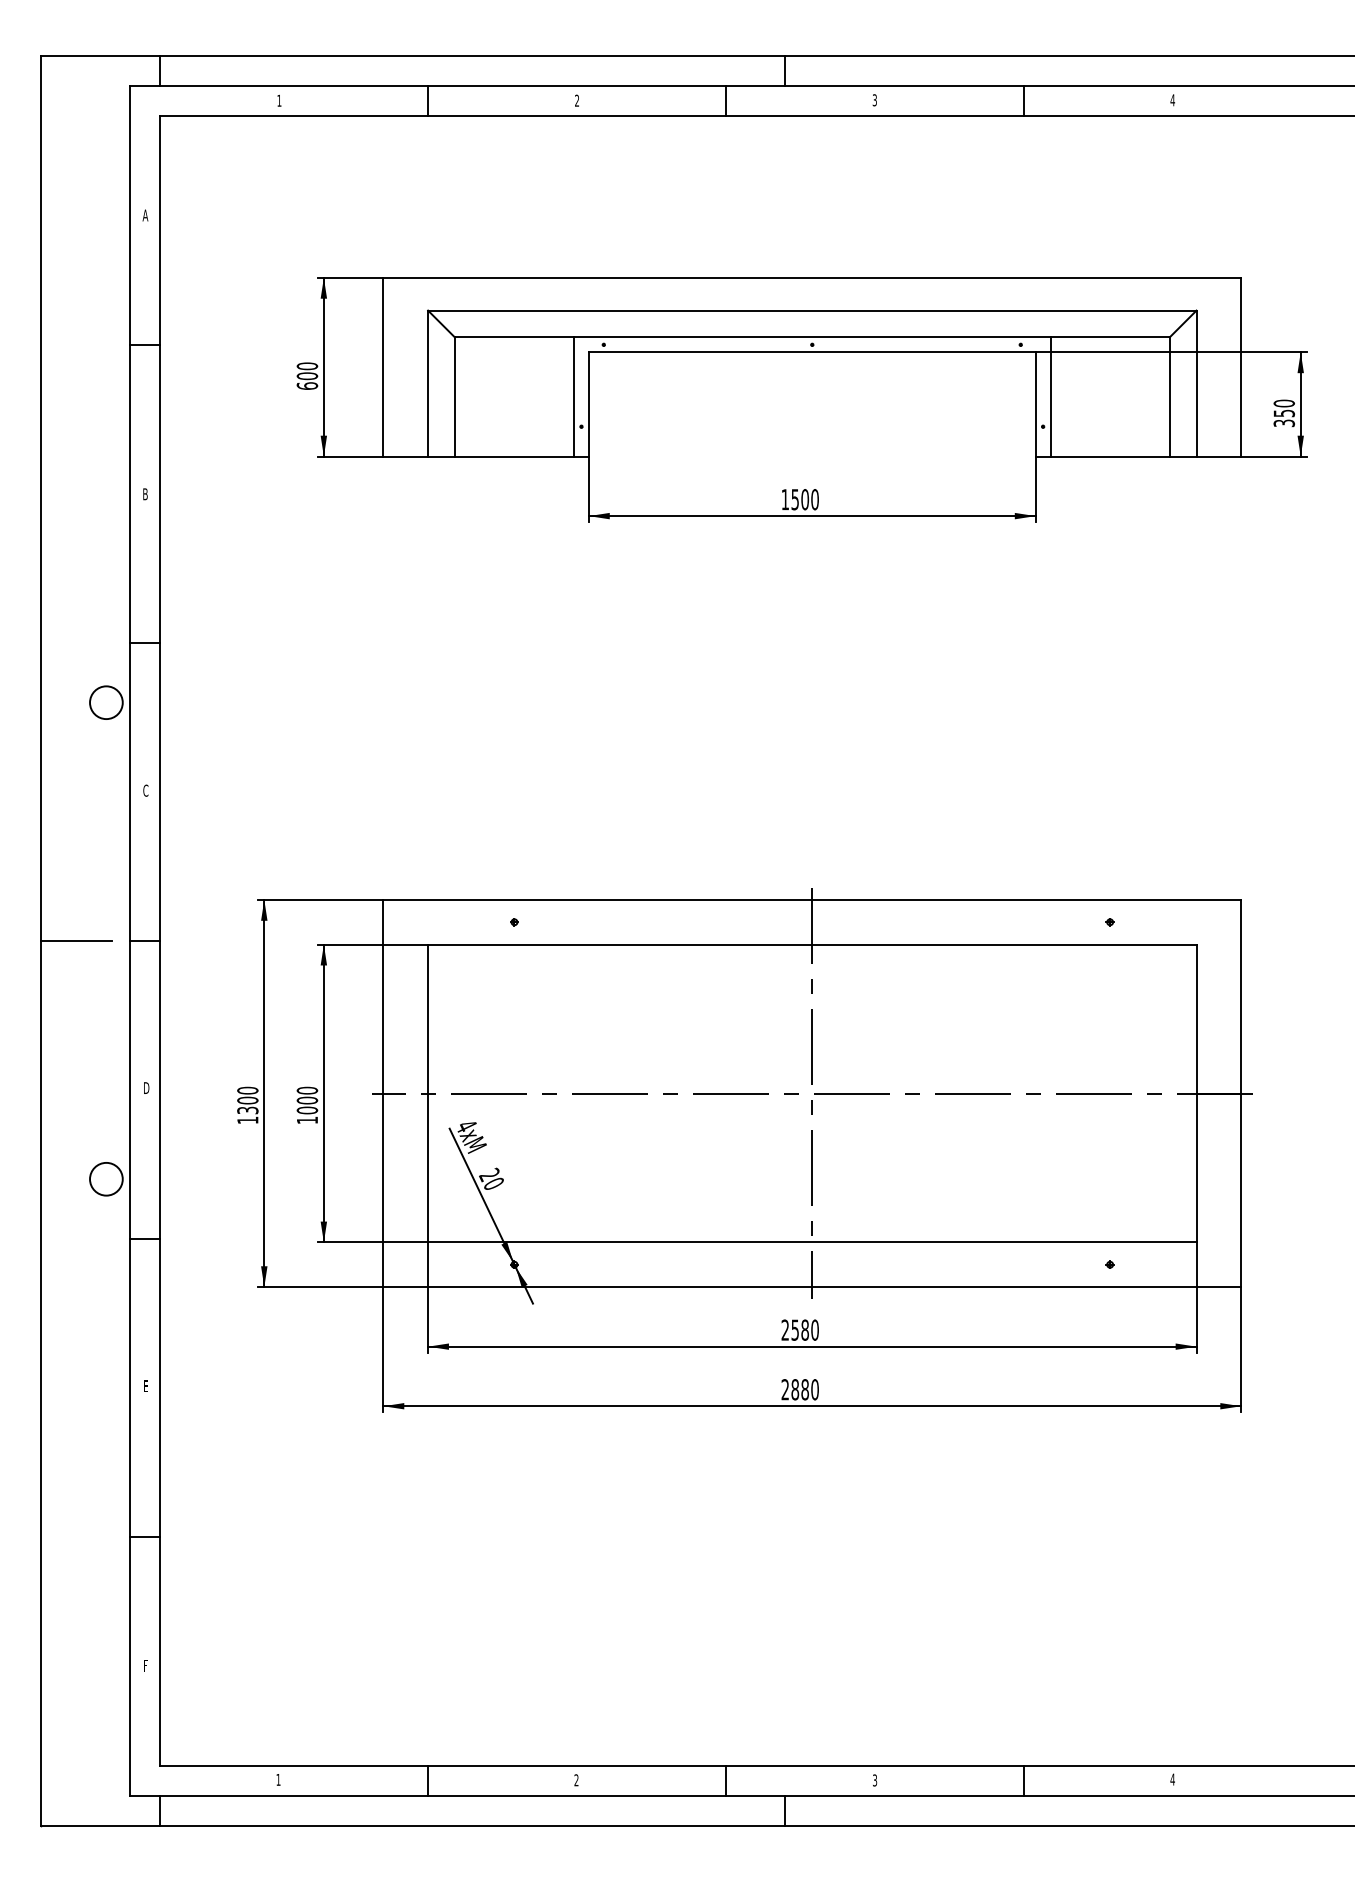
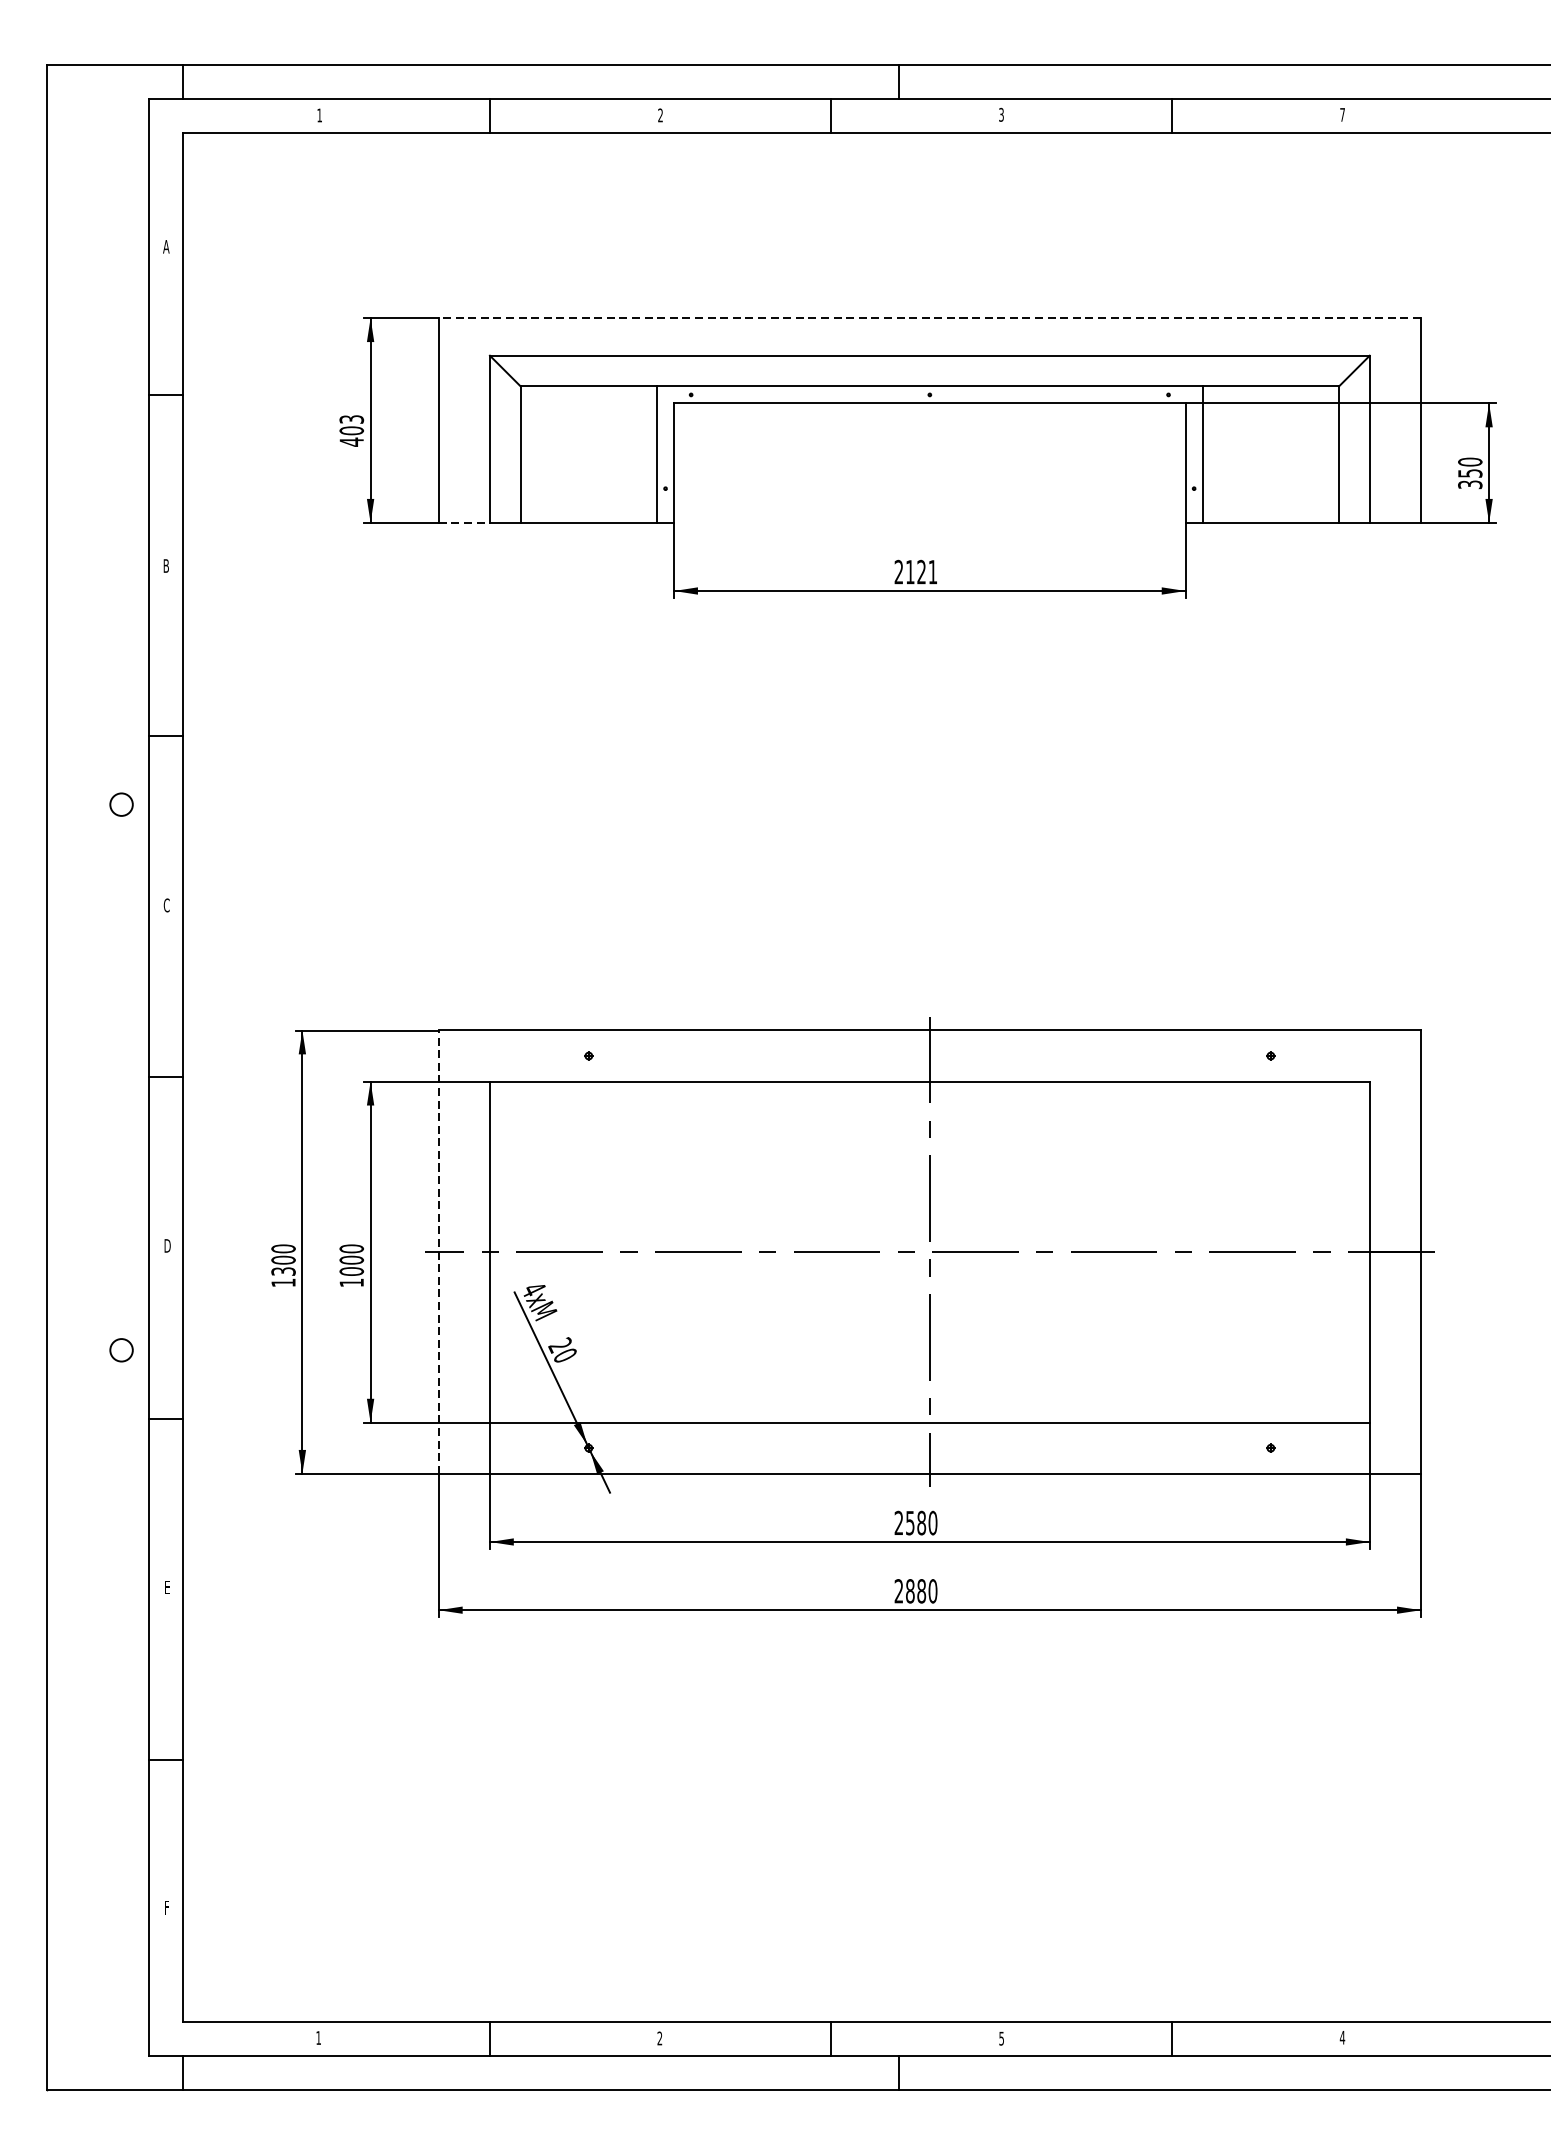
text: (1172, 100) -> (1342, 115), 4 -> 7
line: (812, 277) -> (930, 317), solid -> dashed
text: (307, 376) -> (351, 431), 600 -> 403
line: (406, 456) -> (465, 522), solid -> dashed
text: (799, 499) -> (915, 571), 1500 -> 2121
circle: (106, 702) -> (121, 804), size x0.6
line: (76, 941) -> (87, 1078), removed
line: (383, 1093) -> (438, 1252), solid -> dashed
circle: (106, 1178) -> (121, 1349), size x0.6
text: (874, 1779) -> (1001, 2037), 3 -> 5

